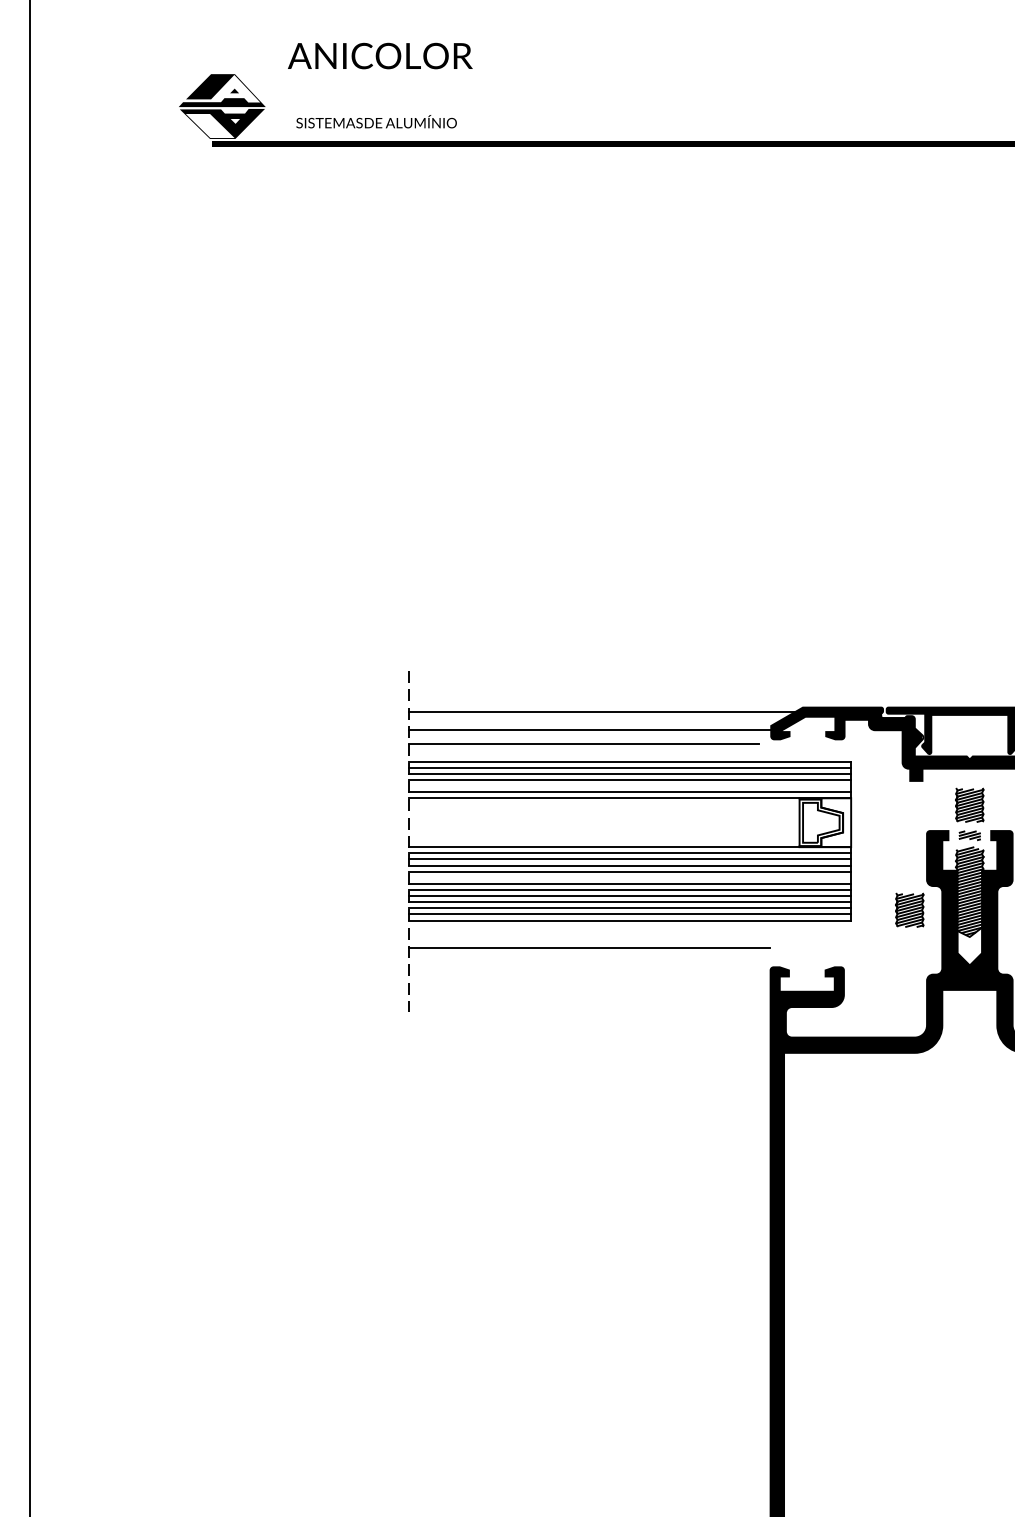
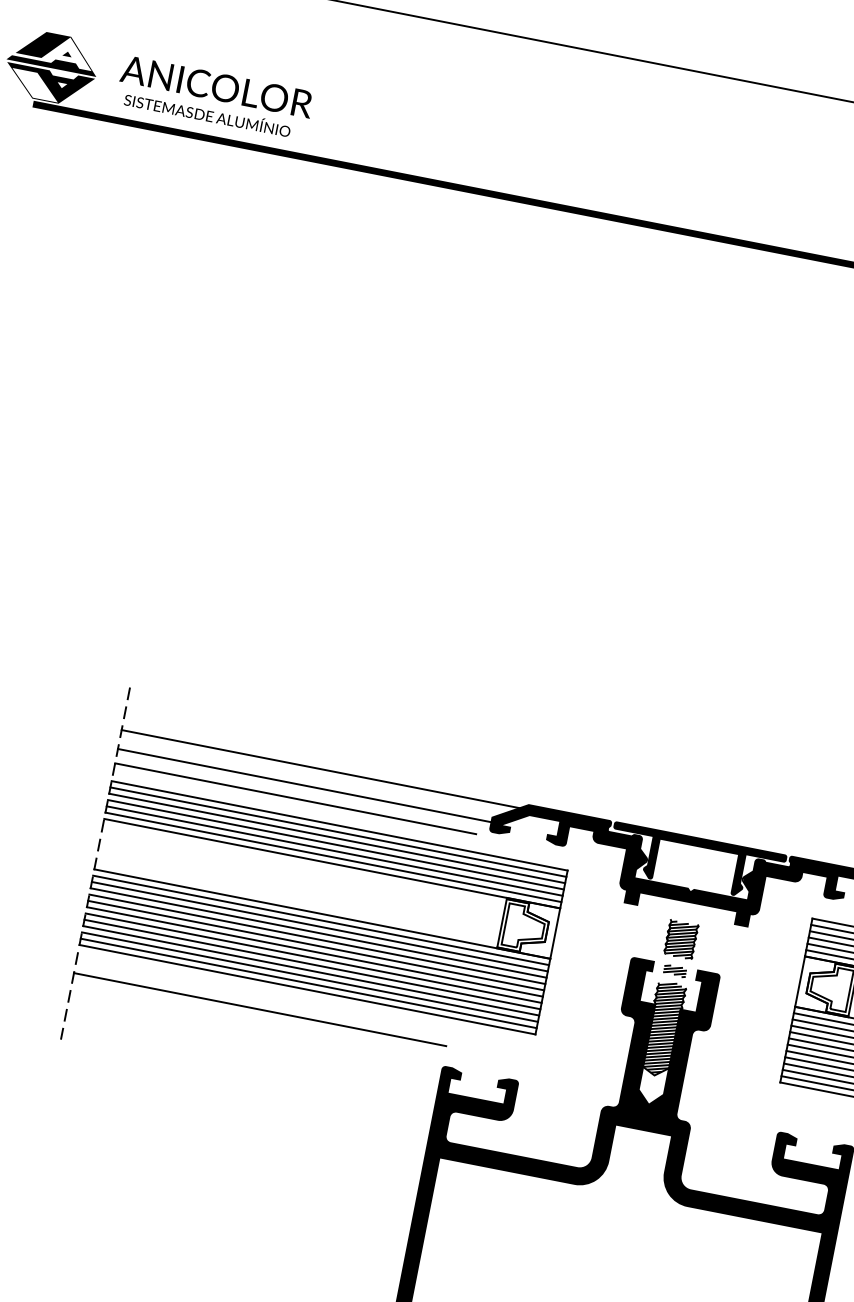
text: (380, 55) -> (217, 86), moved
line: (630, 786) -> (335, 851), added
line: (630, 877) -> (316, 945), added
part: (909, 909) -> (597, 1034), removed

